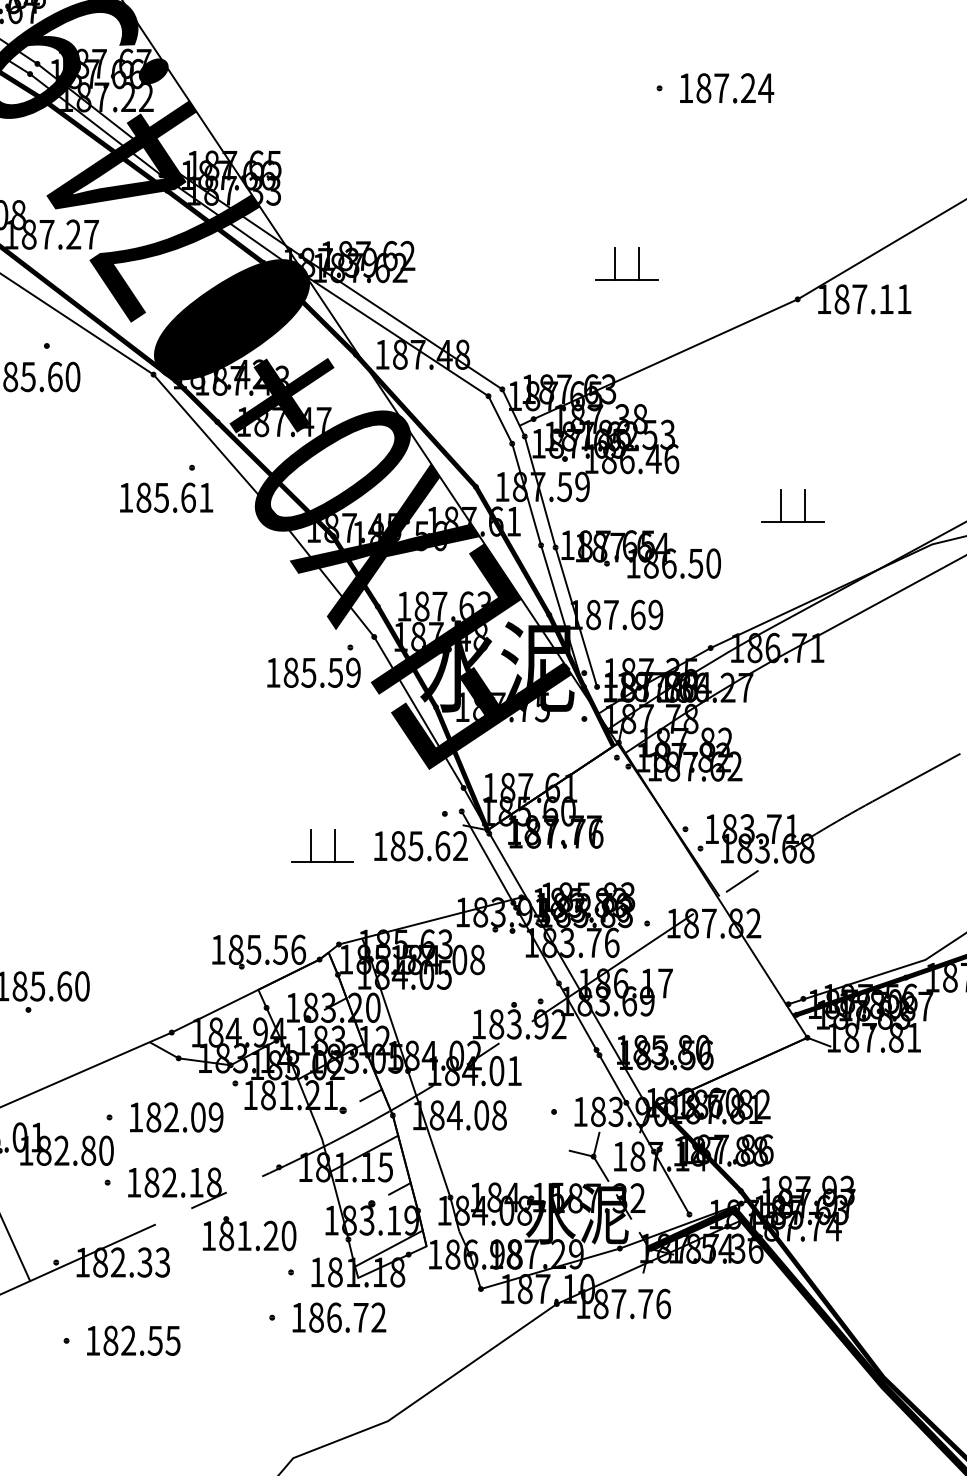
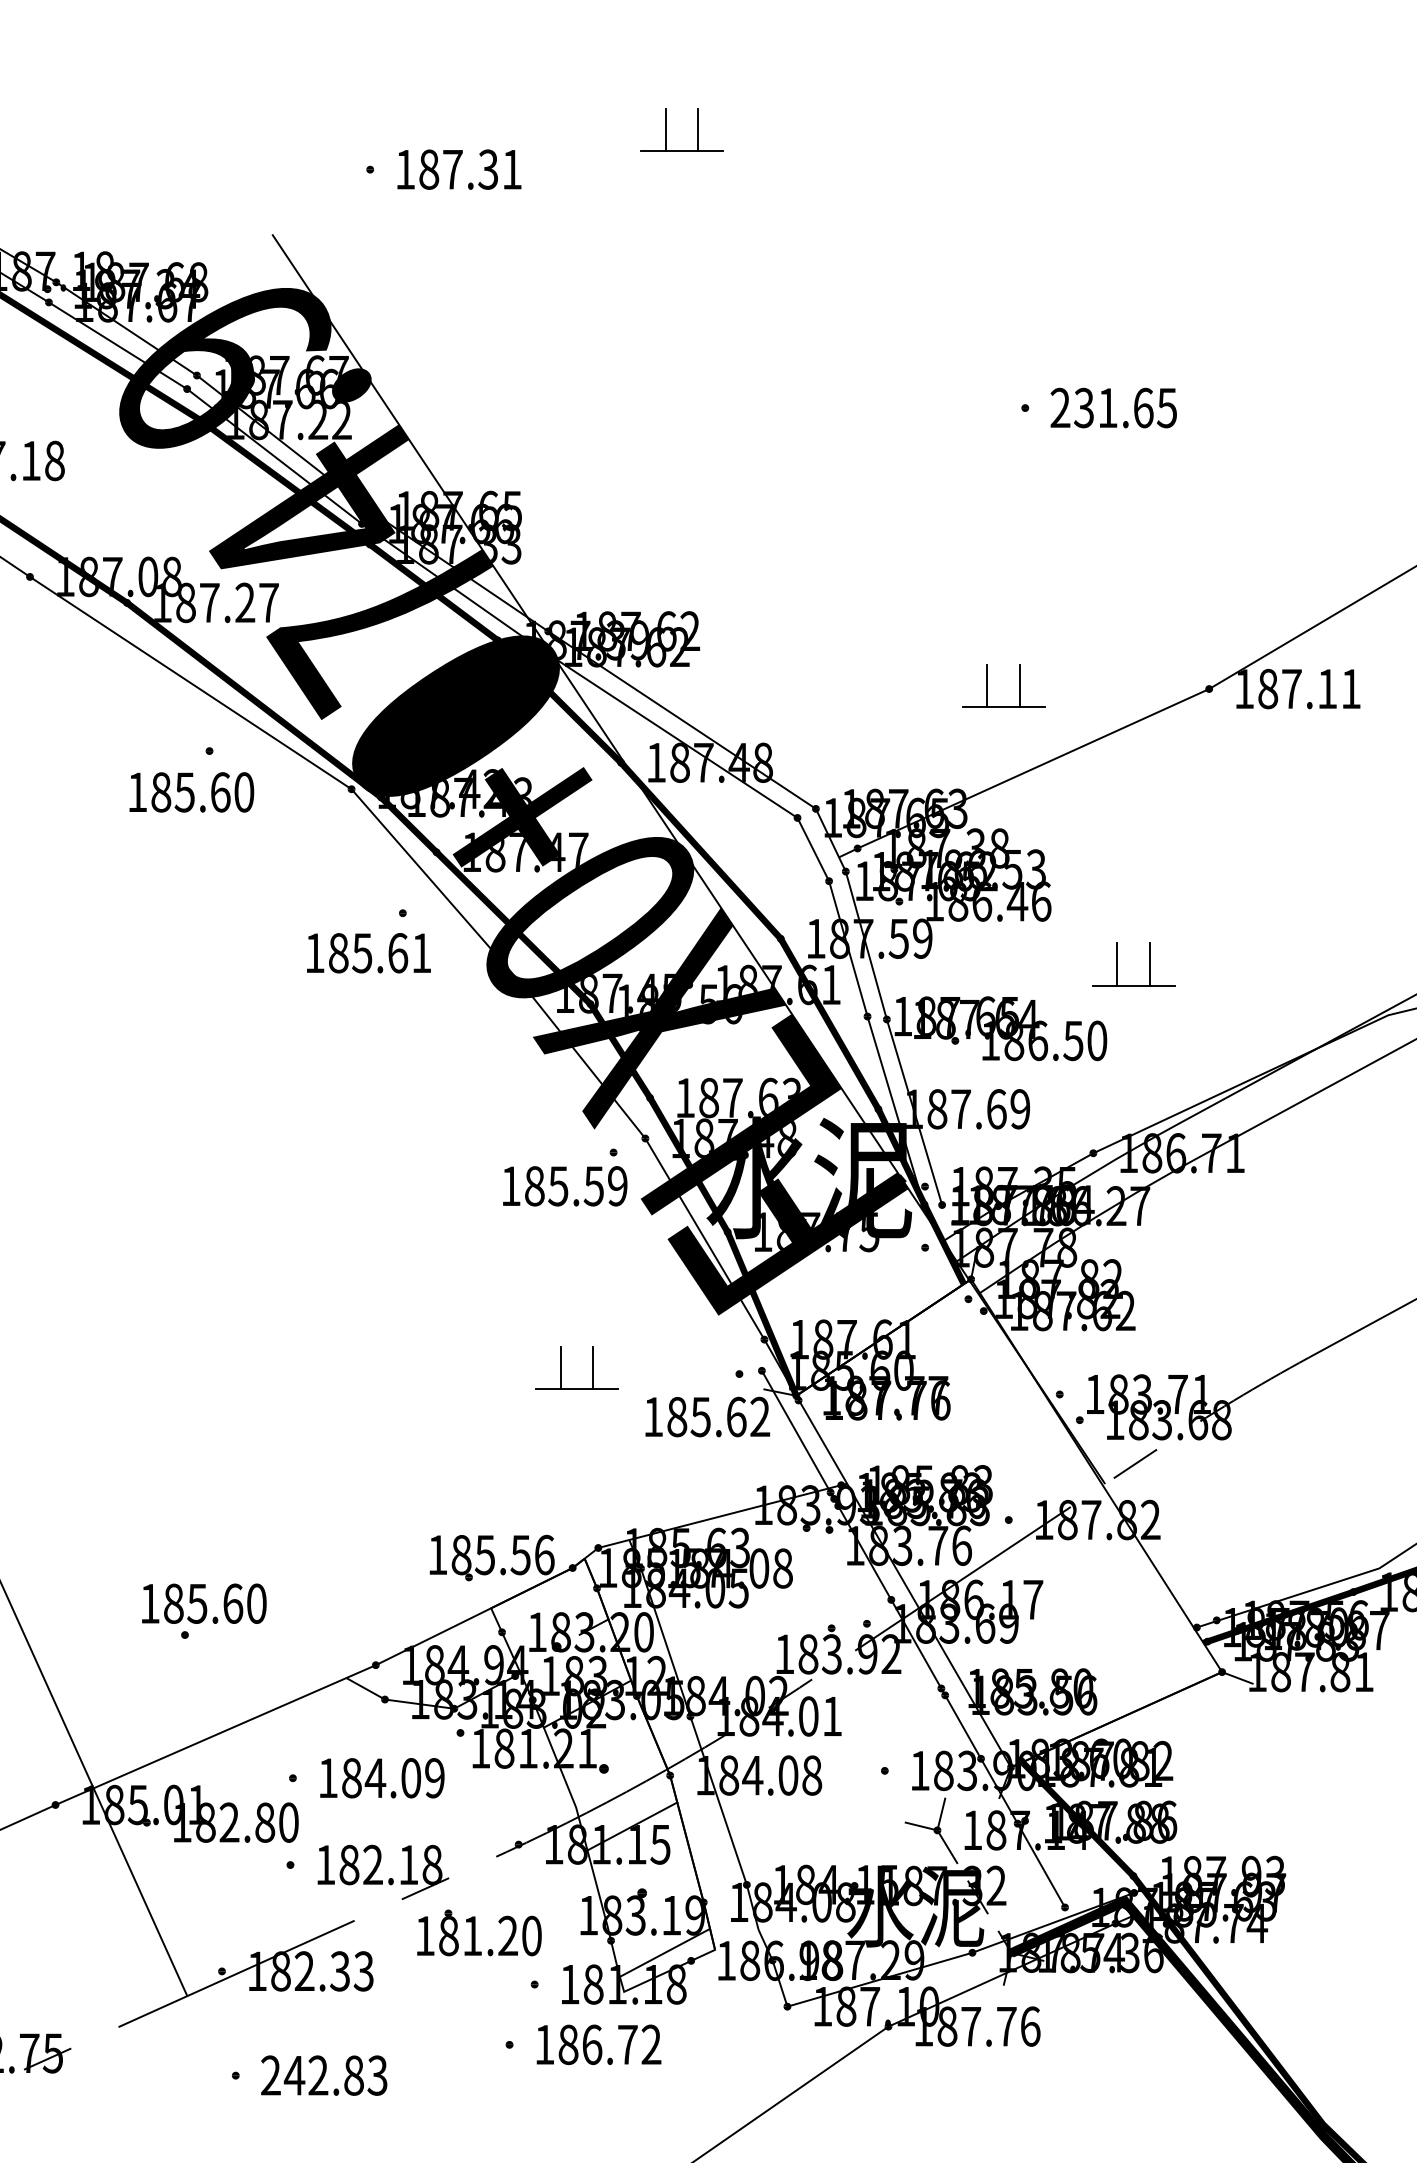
text: (725, 87) -> (1113, 407), 187.24 -> 231.65
part: (614, 263) -> (987, 685), moved
part: (780, 506) -> (1117, 964), moved
part: (311, 845) -> (561, 1367), moved
line: (370, 1095) -> (640, 1748), removed
text: (171, 1116) -> (375, 1777), 182.09 -> 184.09
line: (399, 1188) -> (679, 1872), removed
text: (133, 1340) -> (324, 2075), 182.55 -> 242.83

